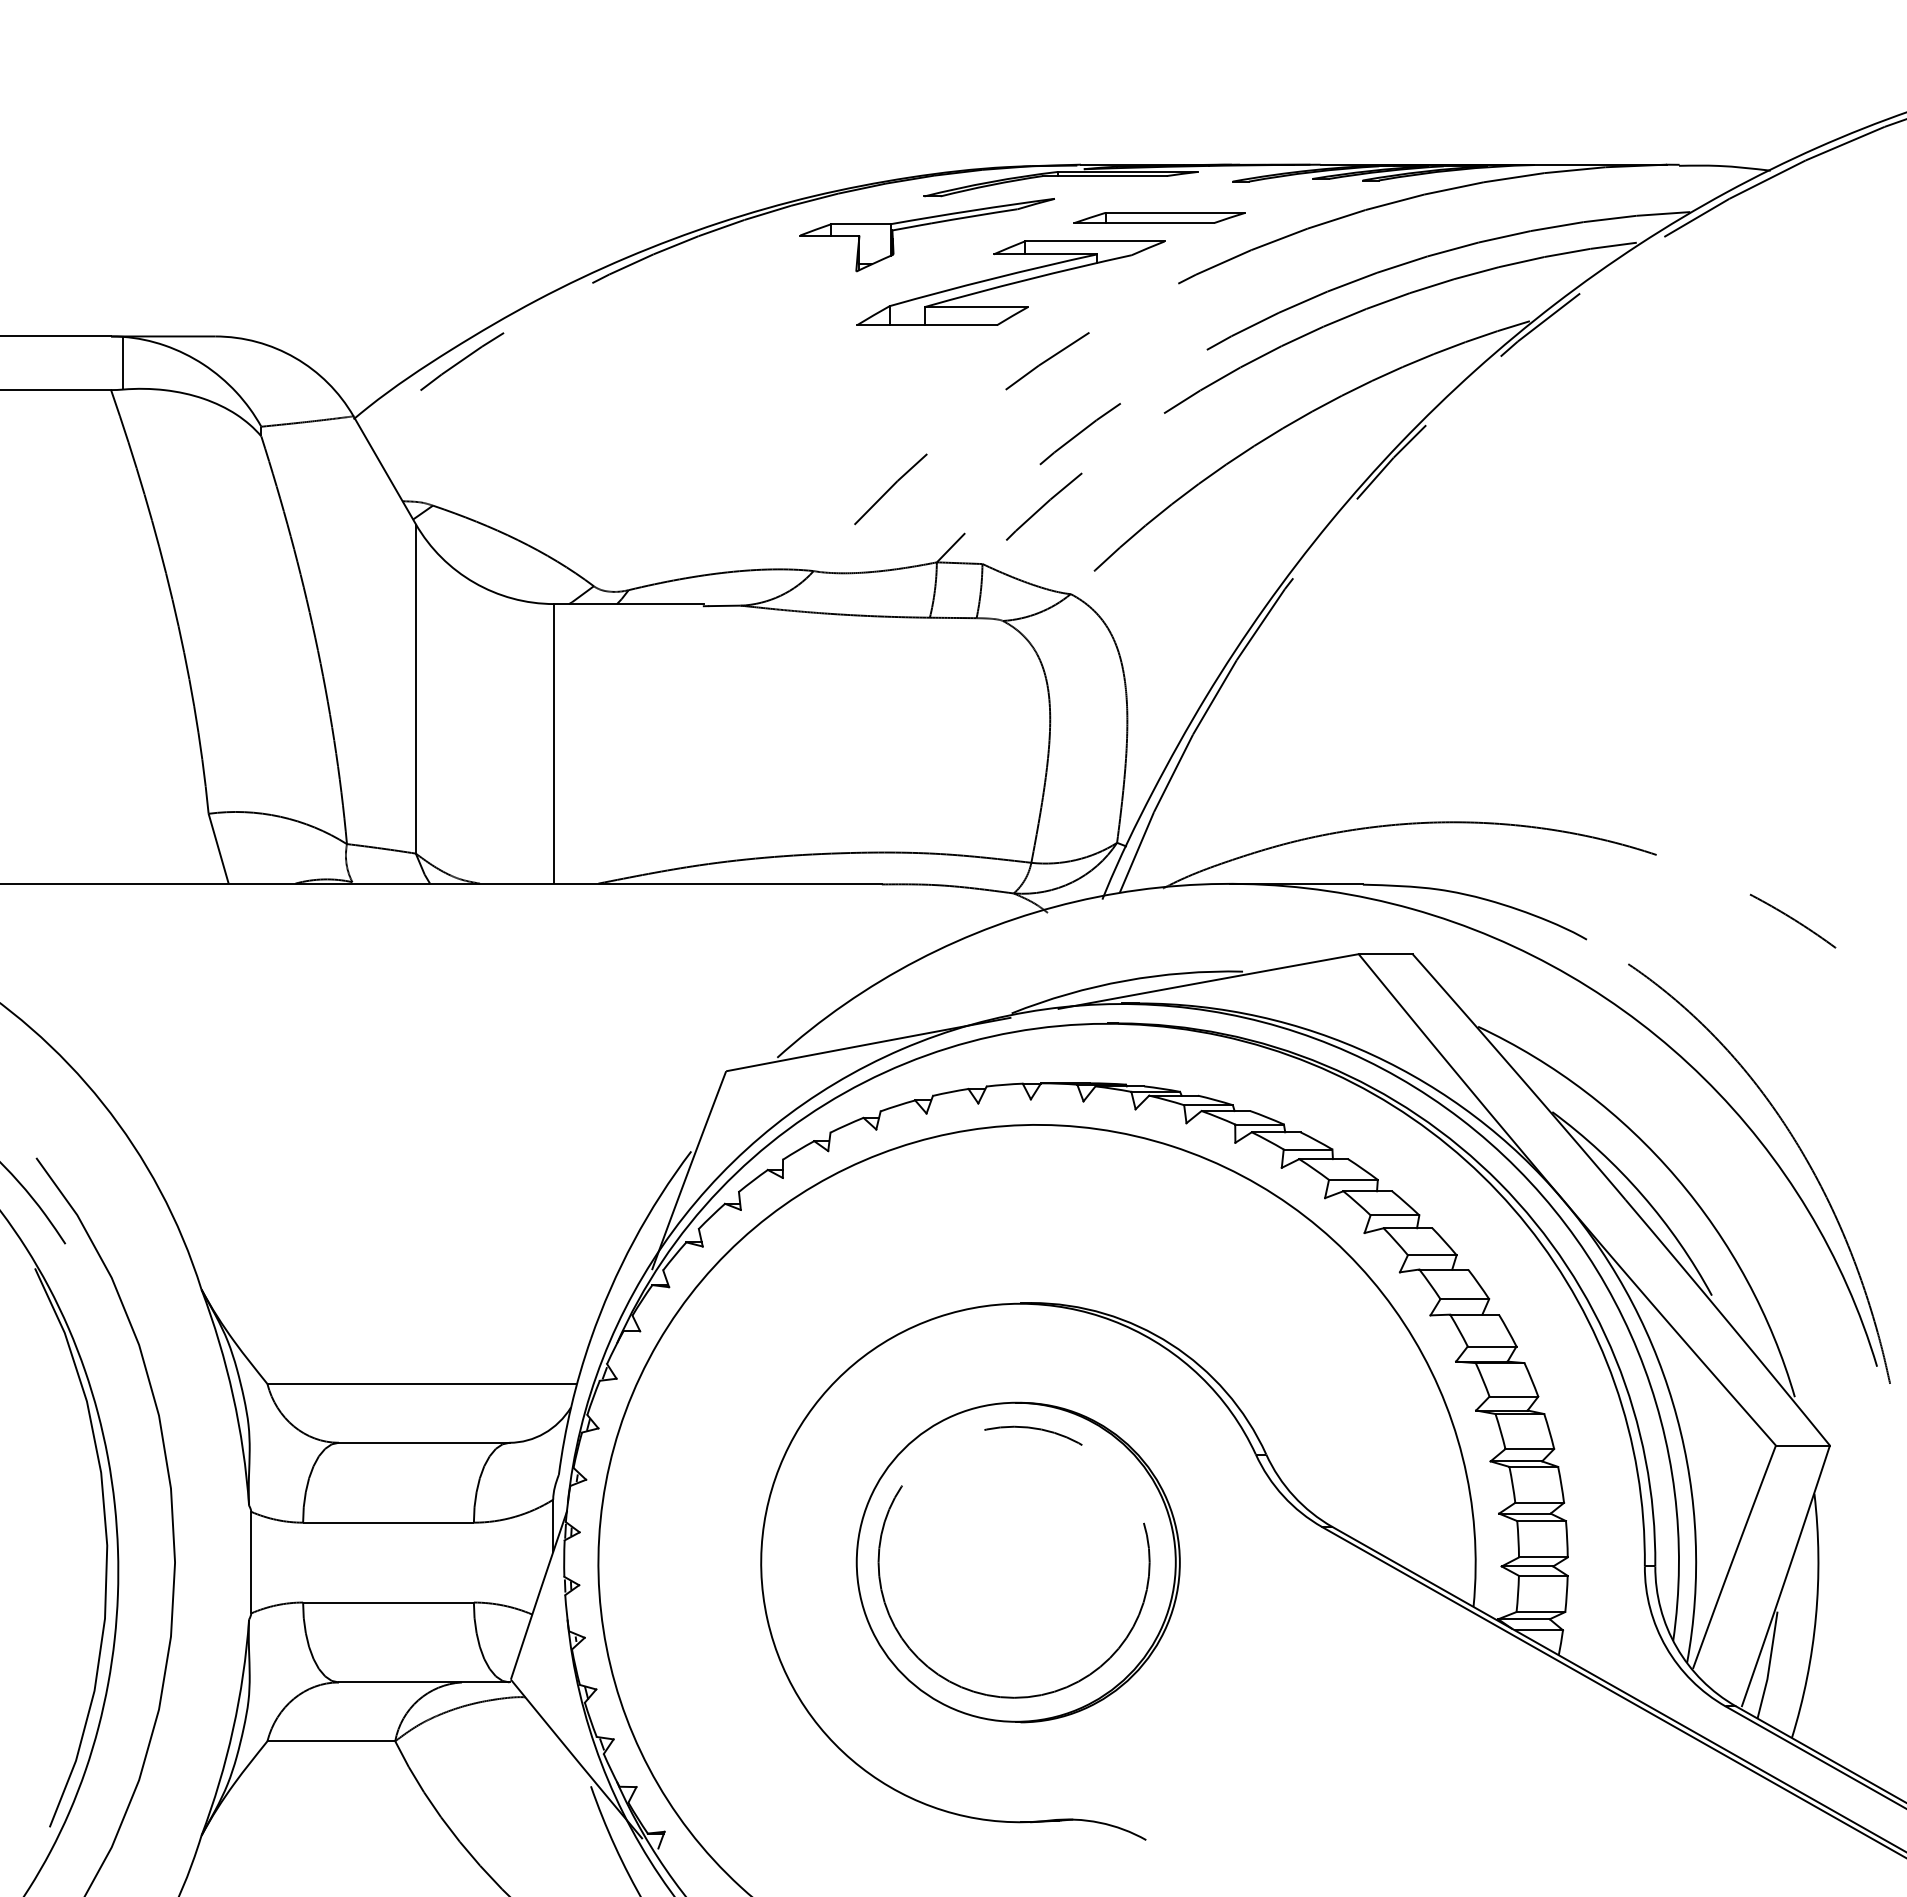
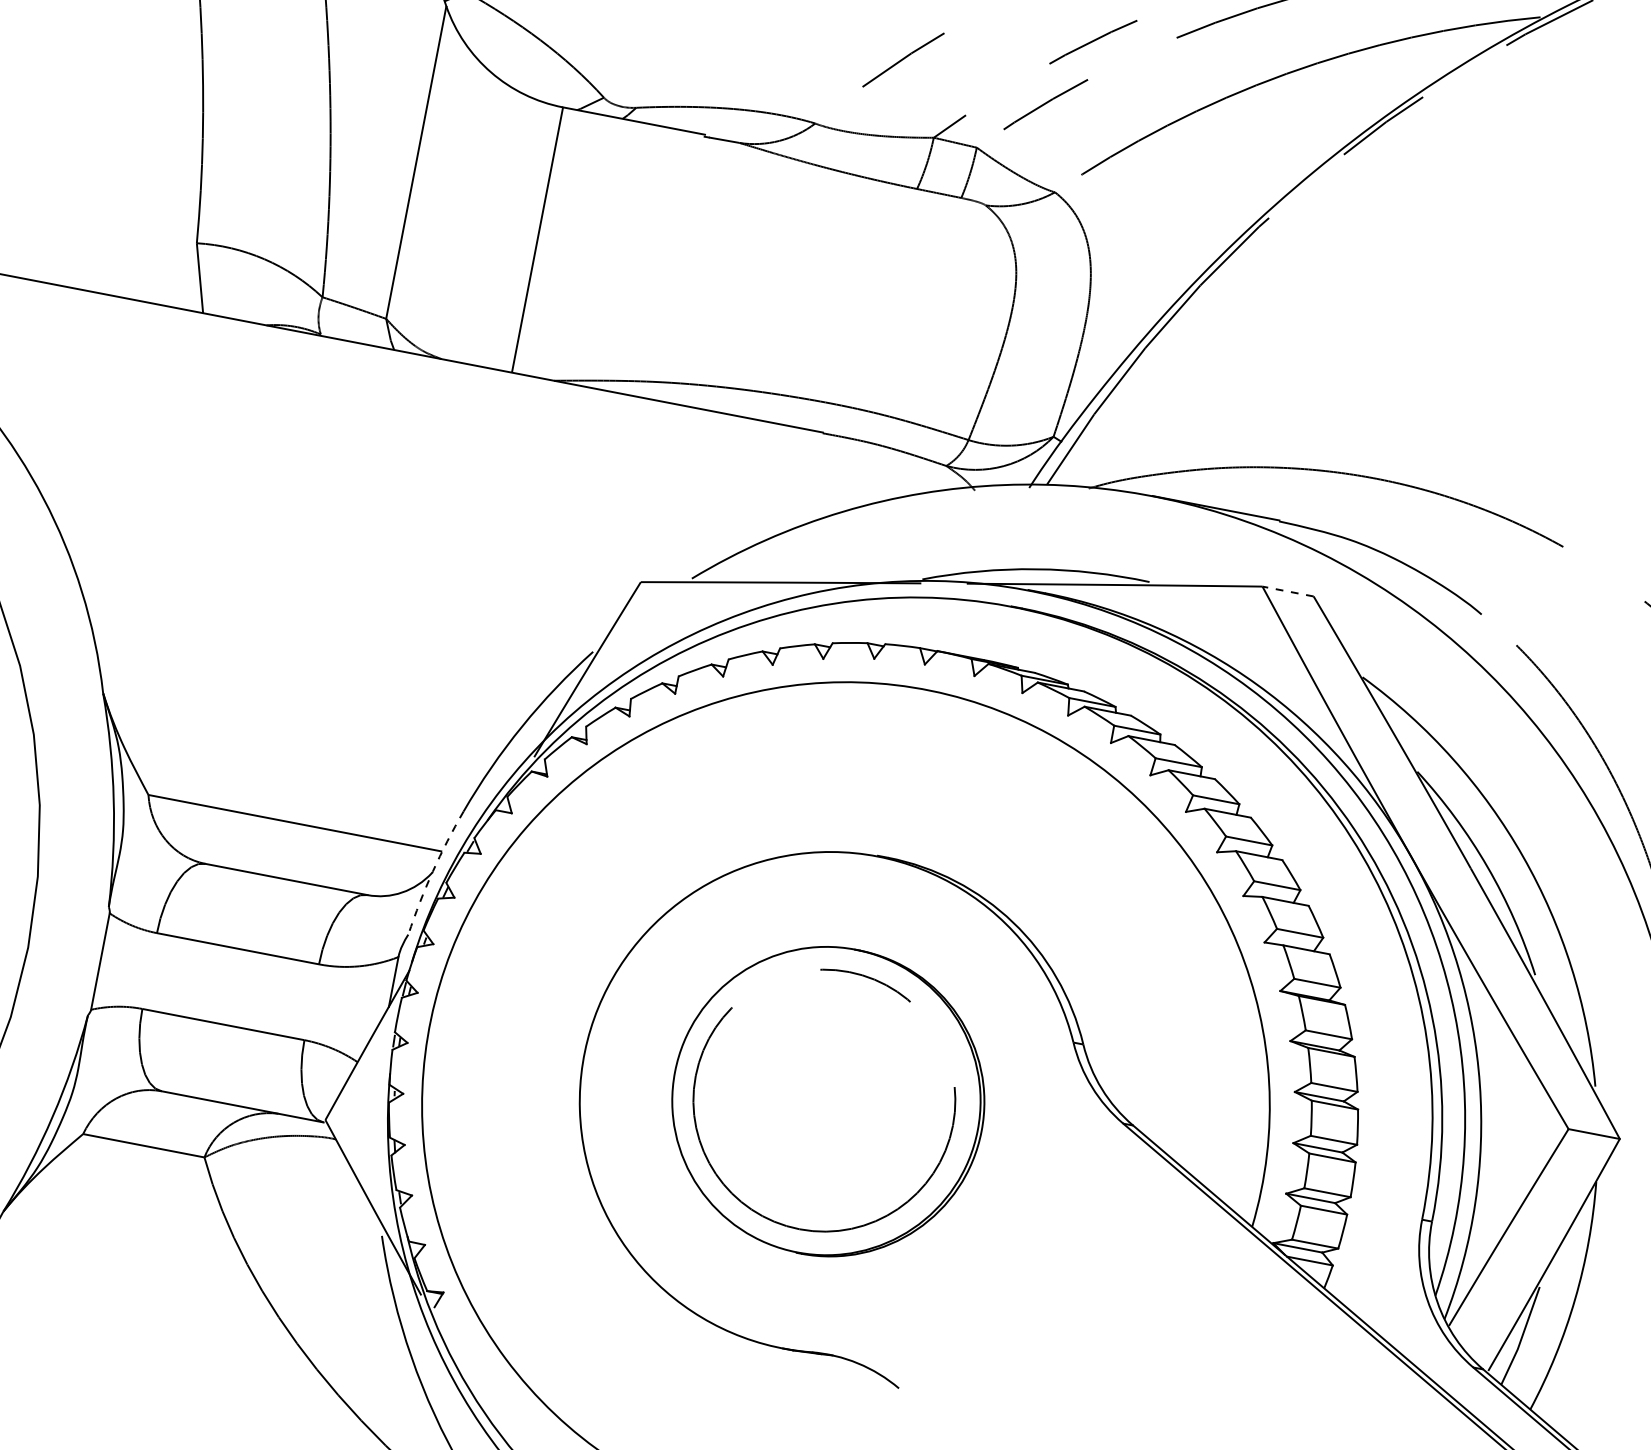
line: (1385, 954) -> (1287, 591), solid -> dashed
arc: (571, 1406) -> (432, 871), solid -> dashed

